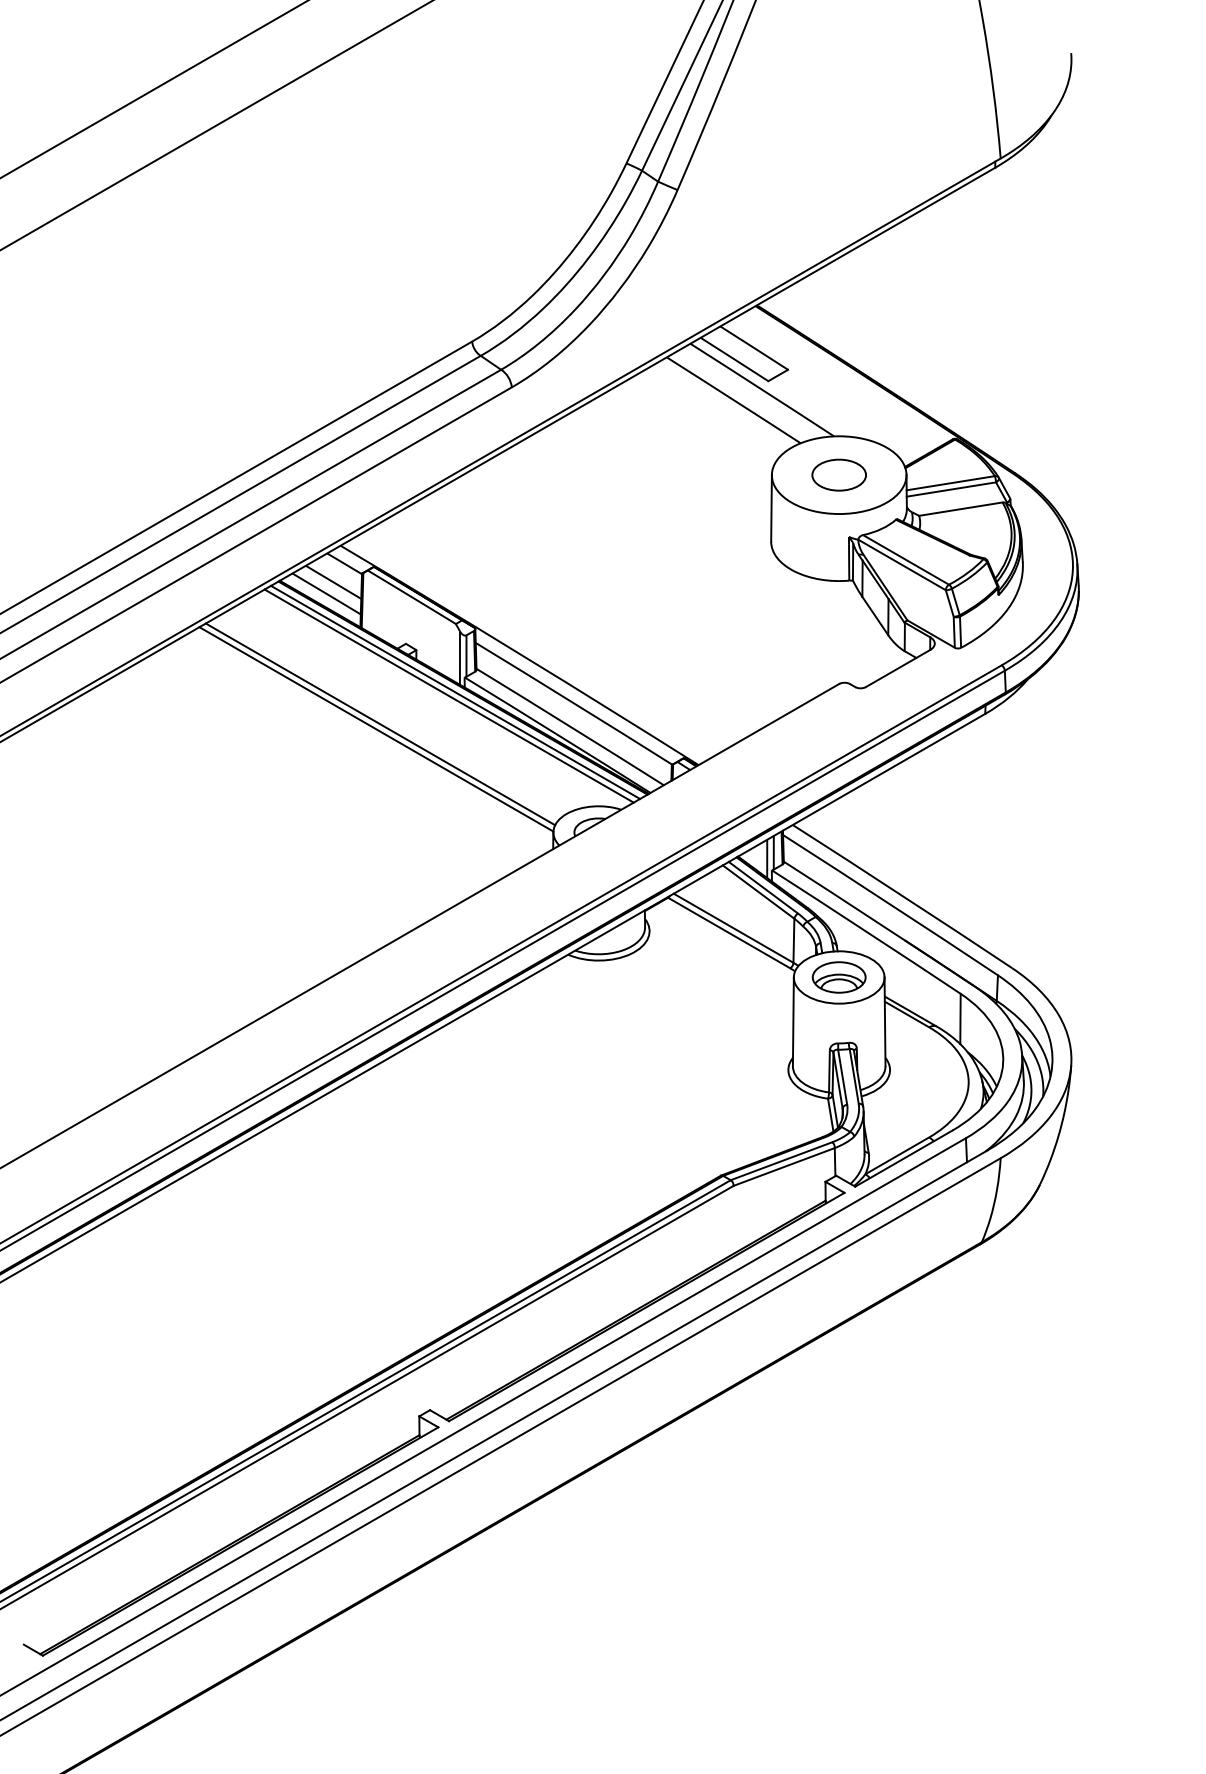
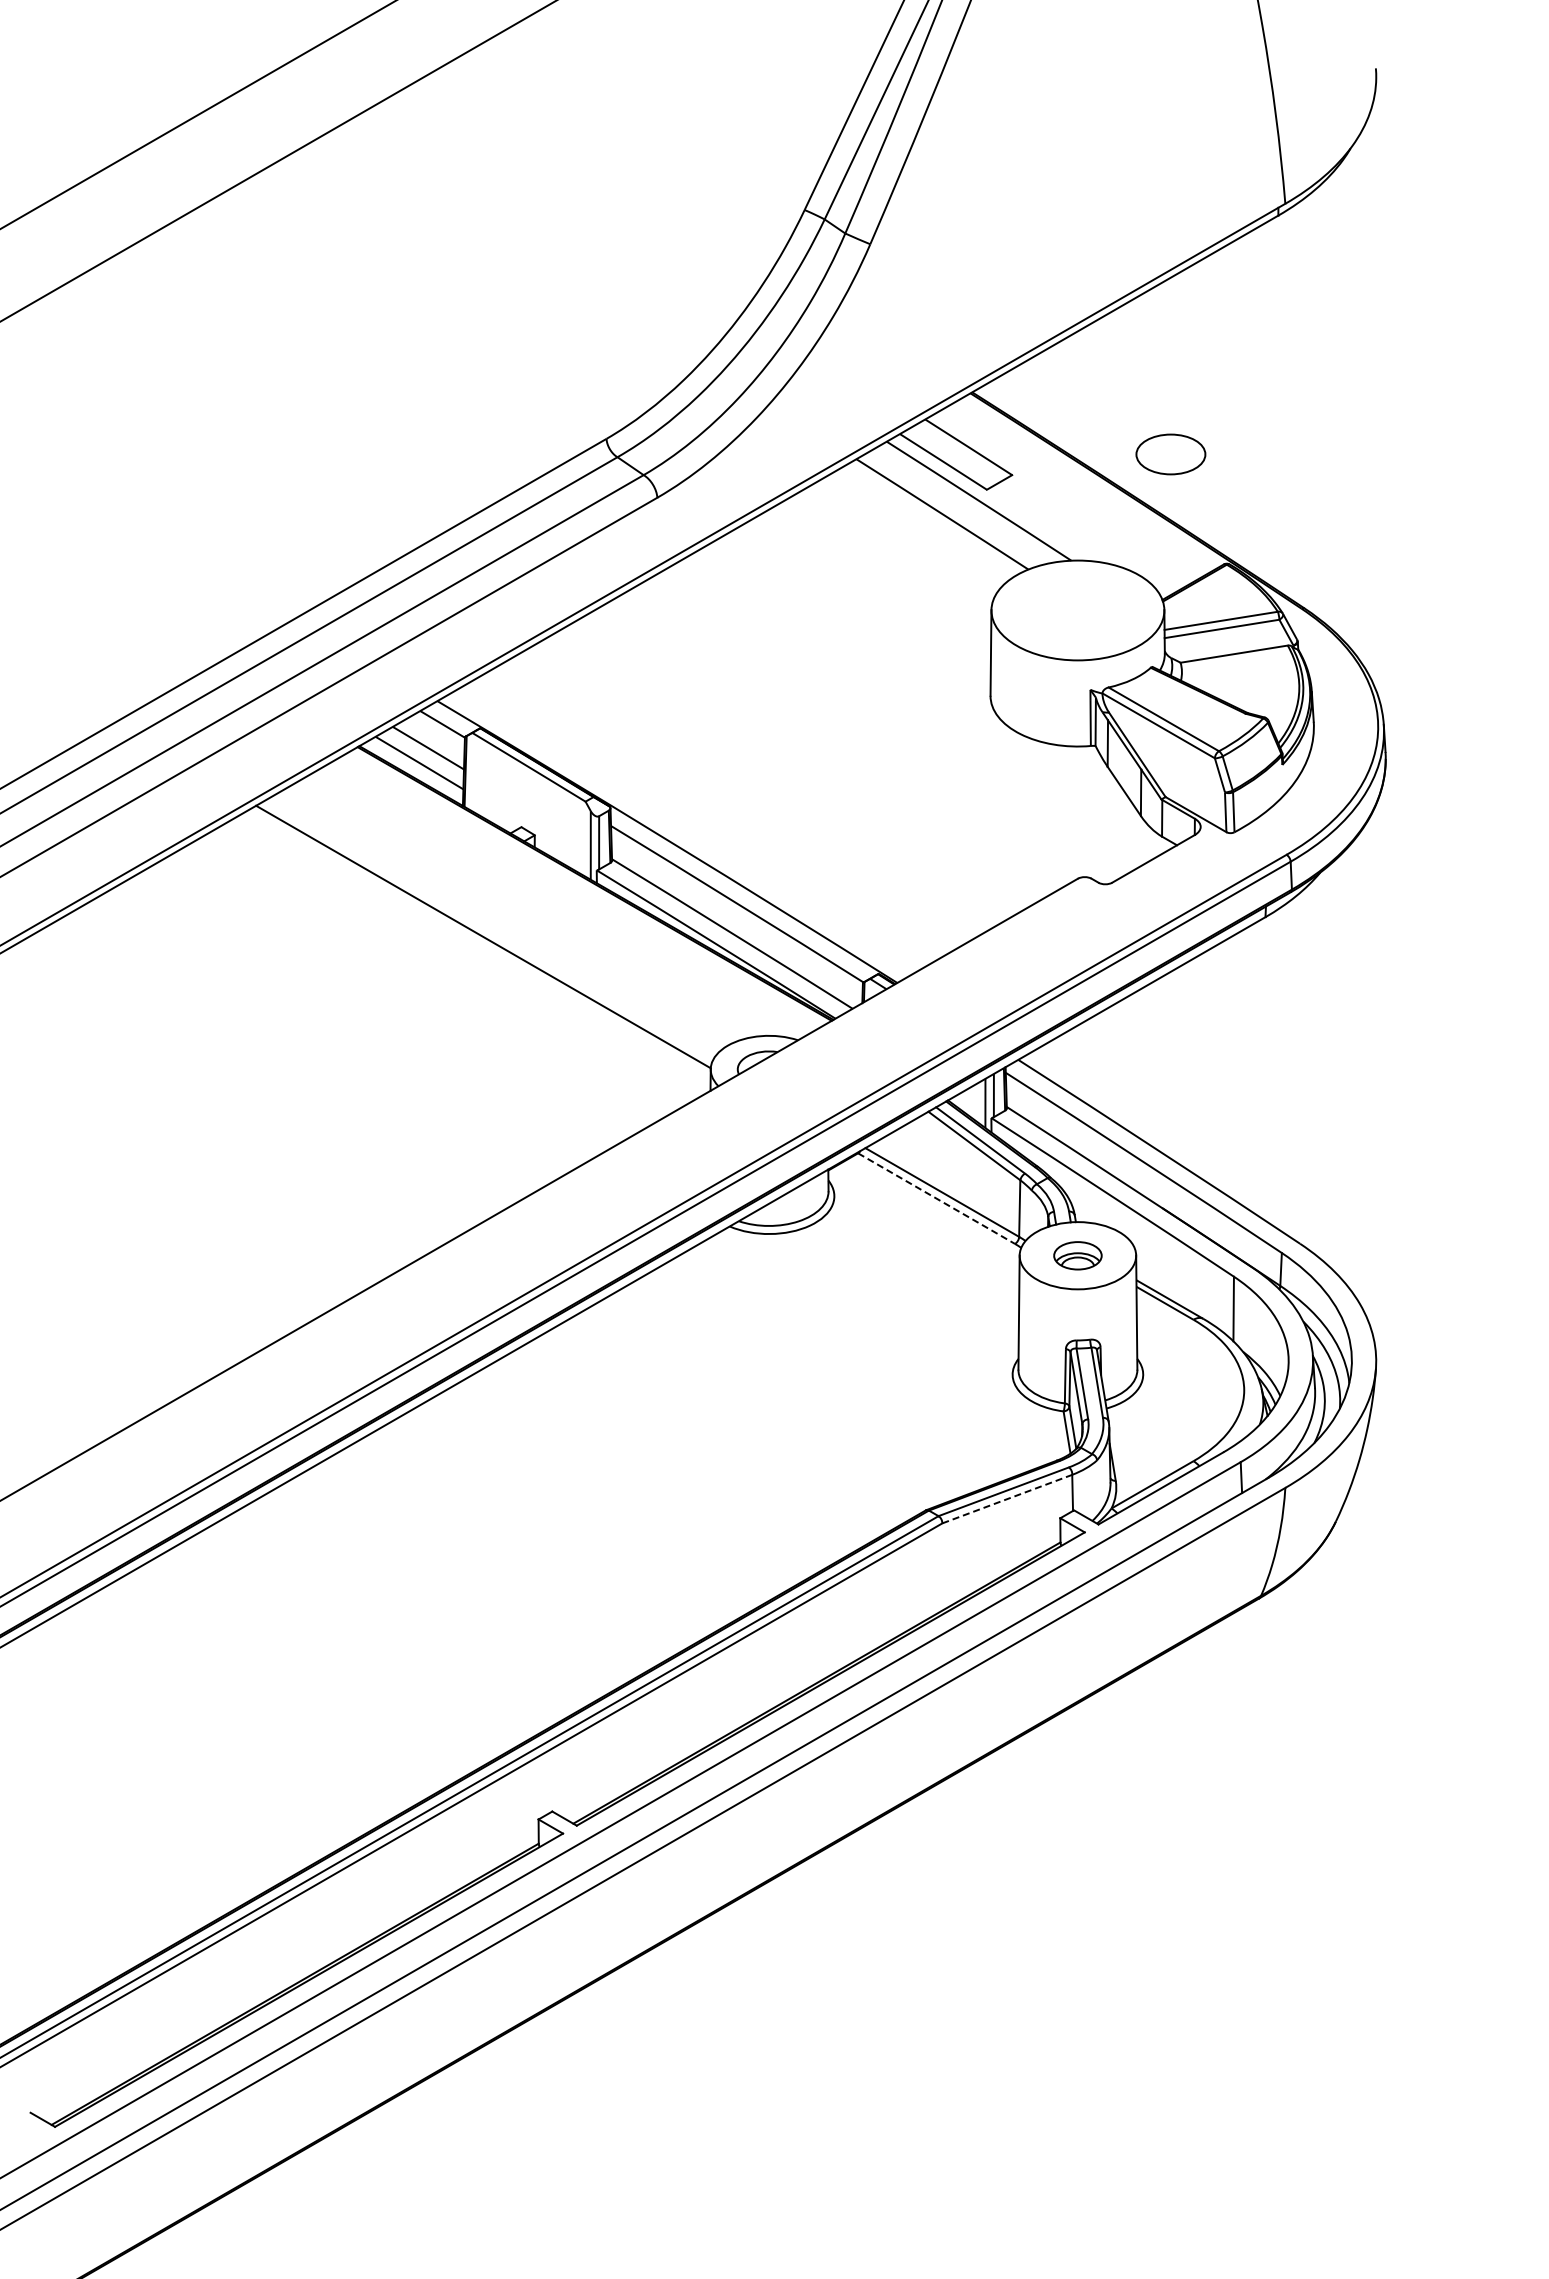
part: (838, 475) -> (1170, 454), moved
line: (455, 692) -> (585, 889), removed
line: (448, 696) -> (576, 894), removed
line: (380, 724) -> (488, 930), removed
line: (729, 932) -> (936, 1198), solid -> dashed
part: (838, 977) -> (1077, 1255), size x0.7
line: (784, 1166) -> (1007, 1498), solid -> dashed

